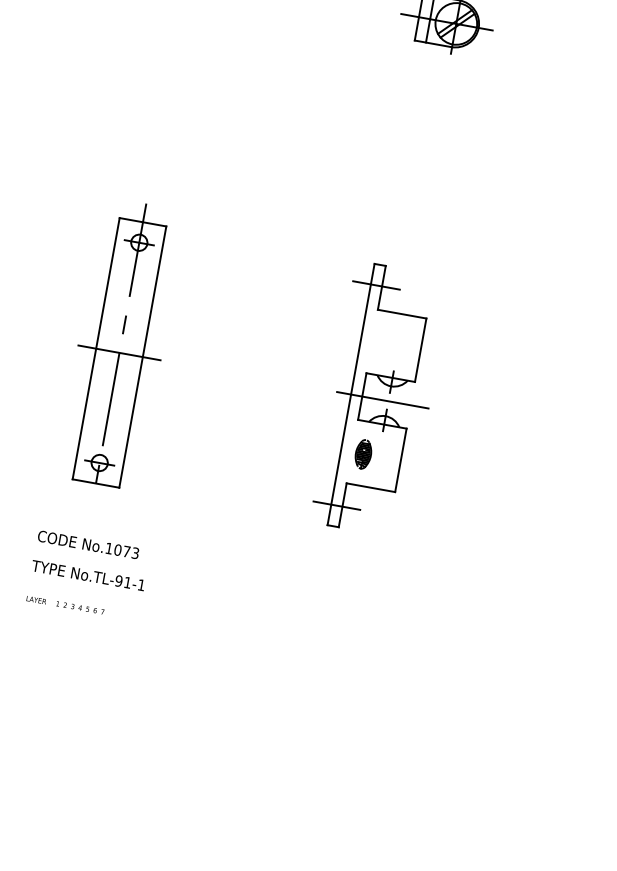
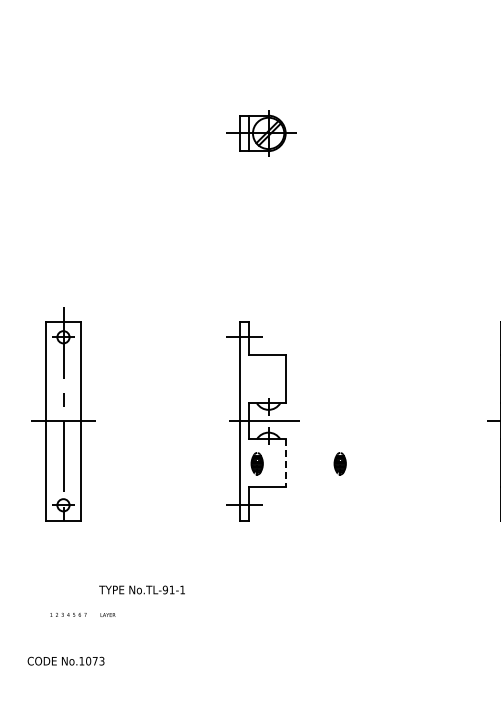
line: (400, 460) -> (285, 463), solid -> dashed
part: (471, 473) -> (339, 463), added
text: (87, 543) -> (65, 660), moved
text: (87, 574) -> (141, 589), moved
text: (35, 599) -> (107, 614), moved

